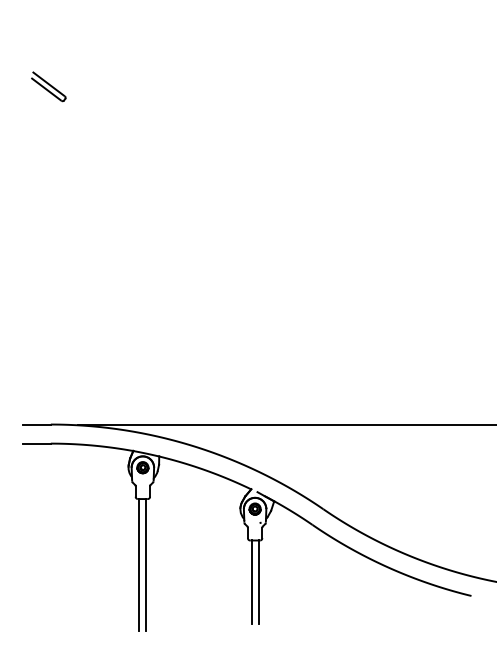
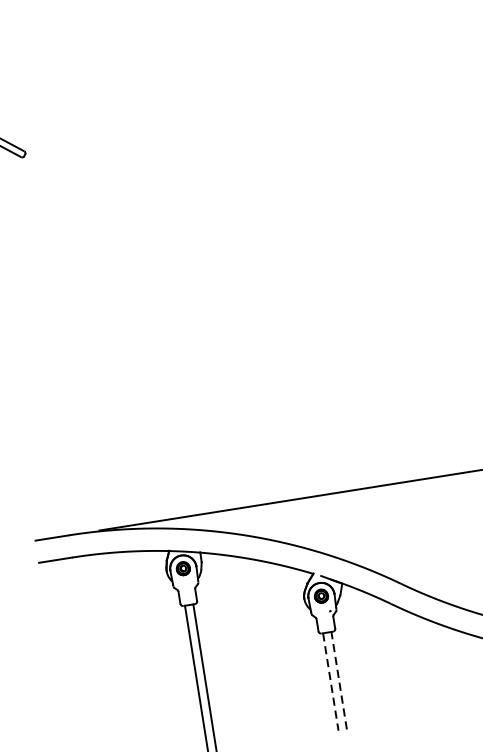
line: (251, 582) -> (330, 682), solid -> dashed
line: (258, 582) -> (338, 680), solid -> dashed

